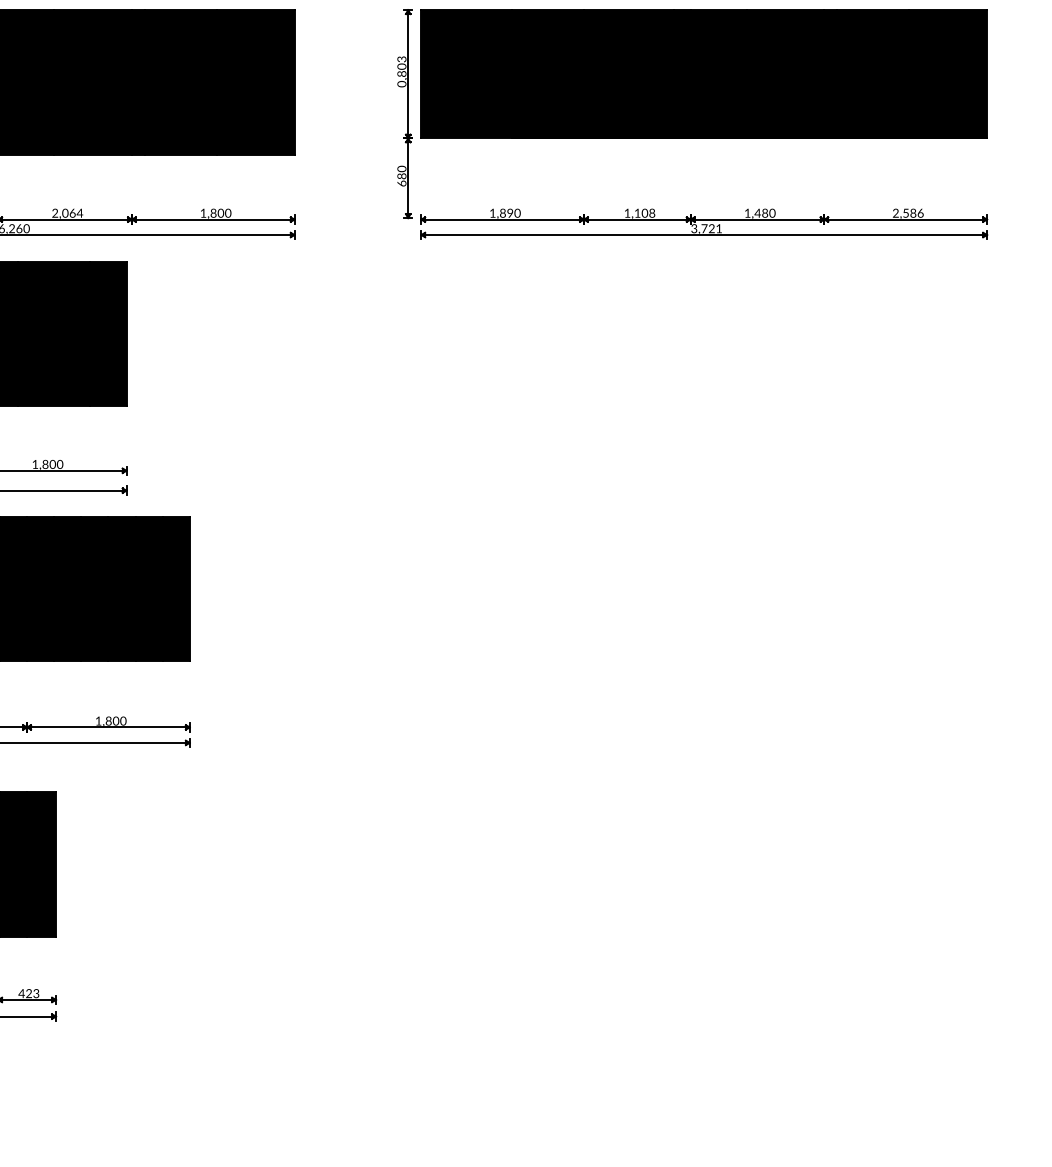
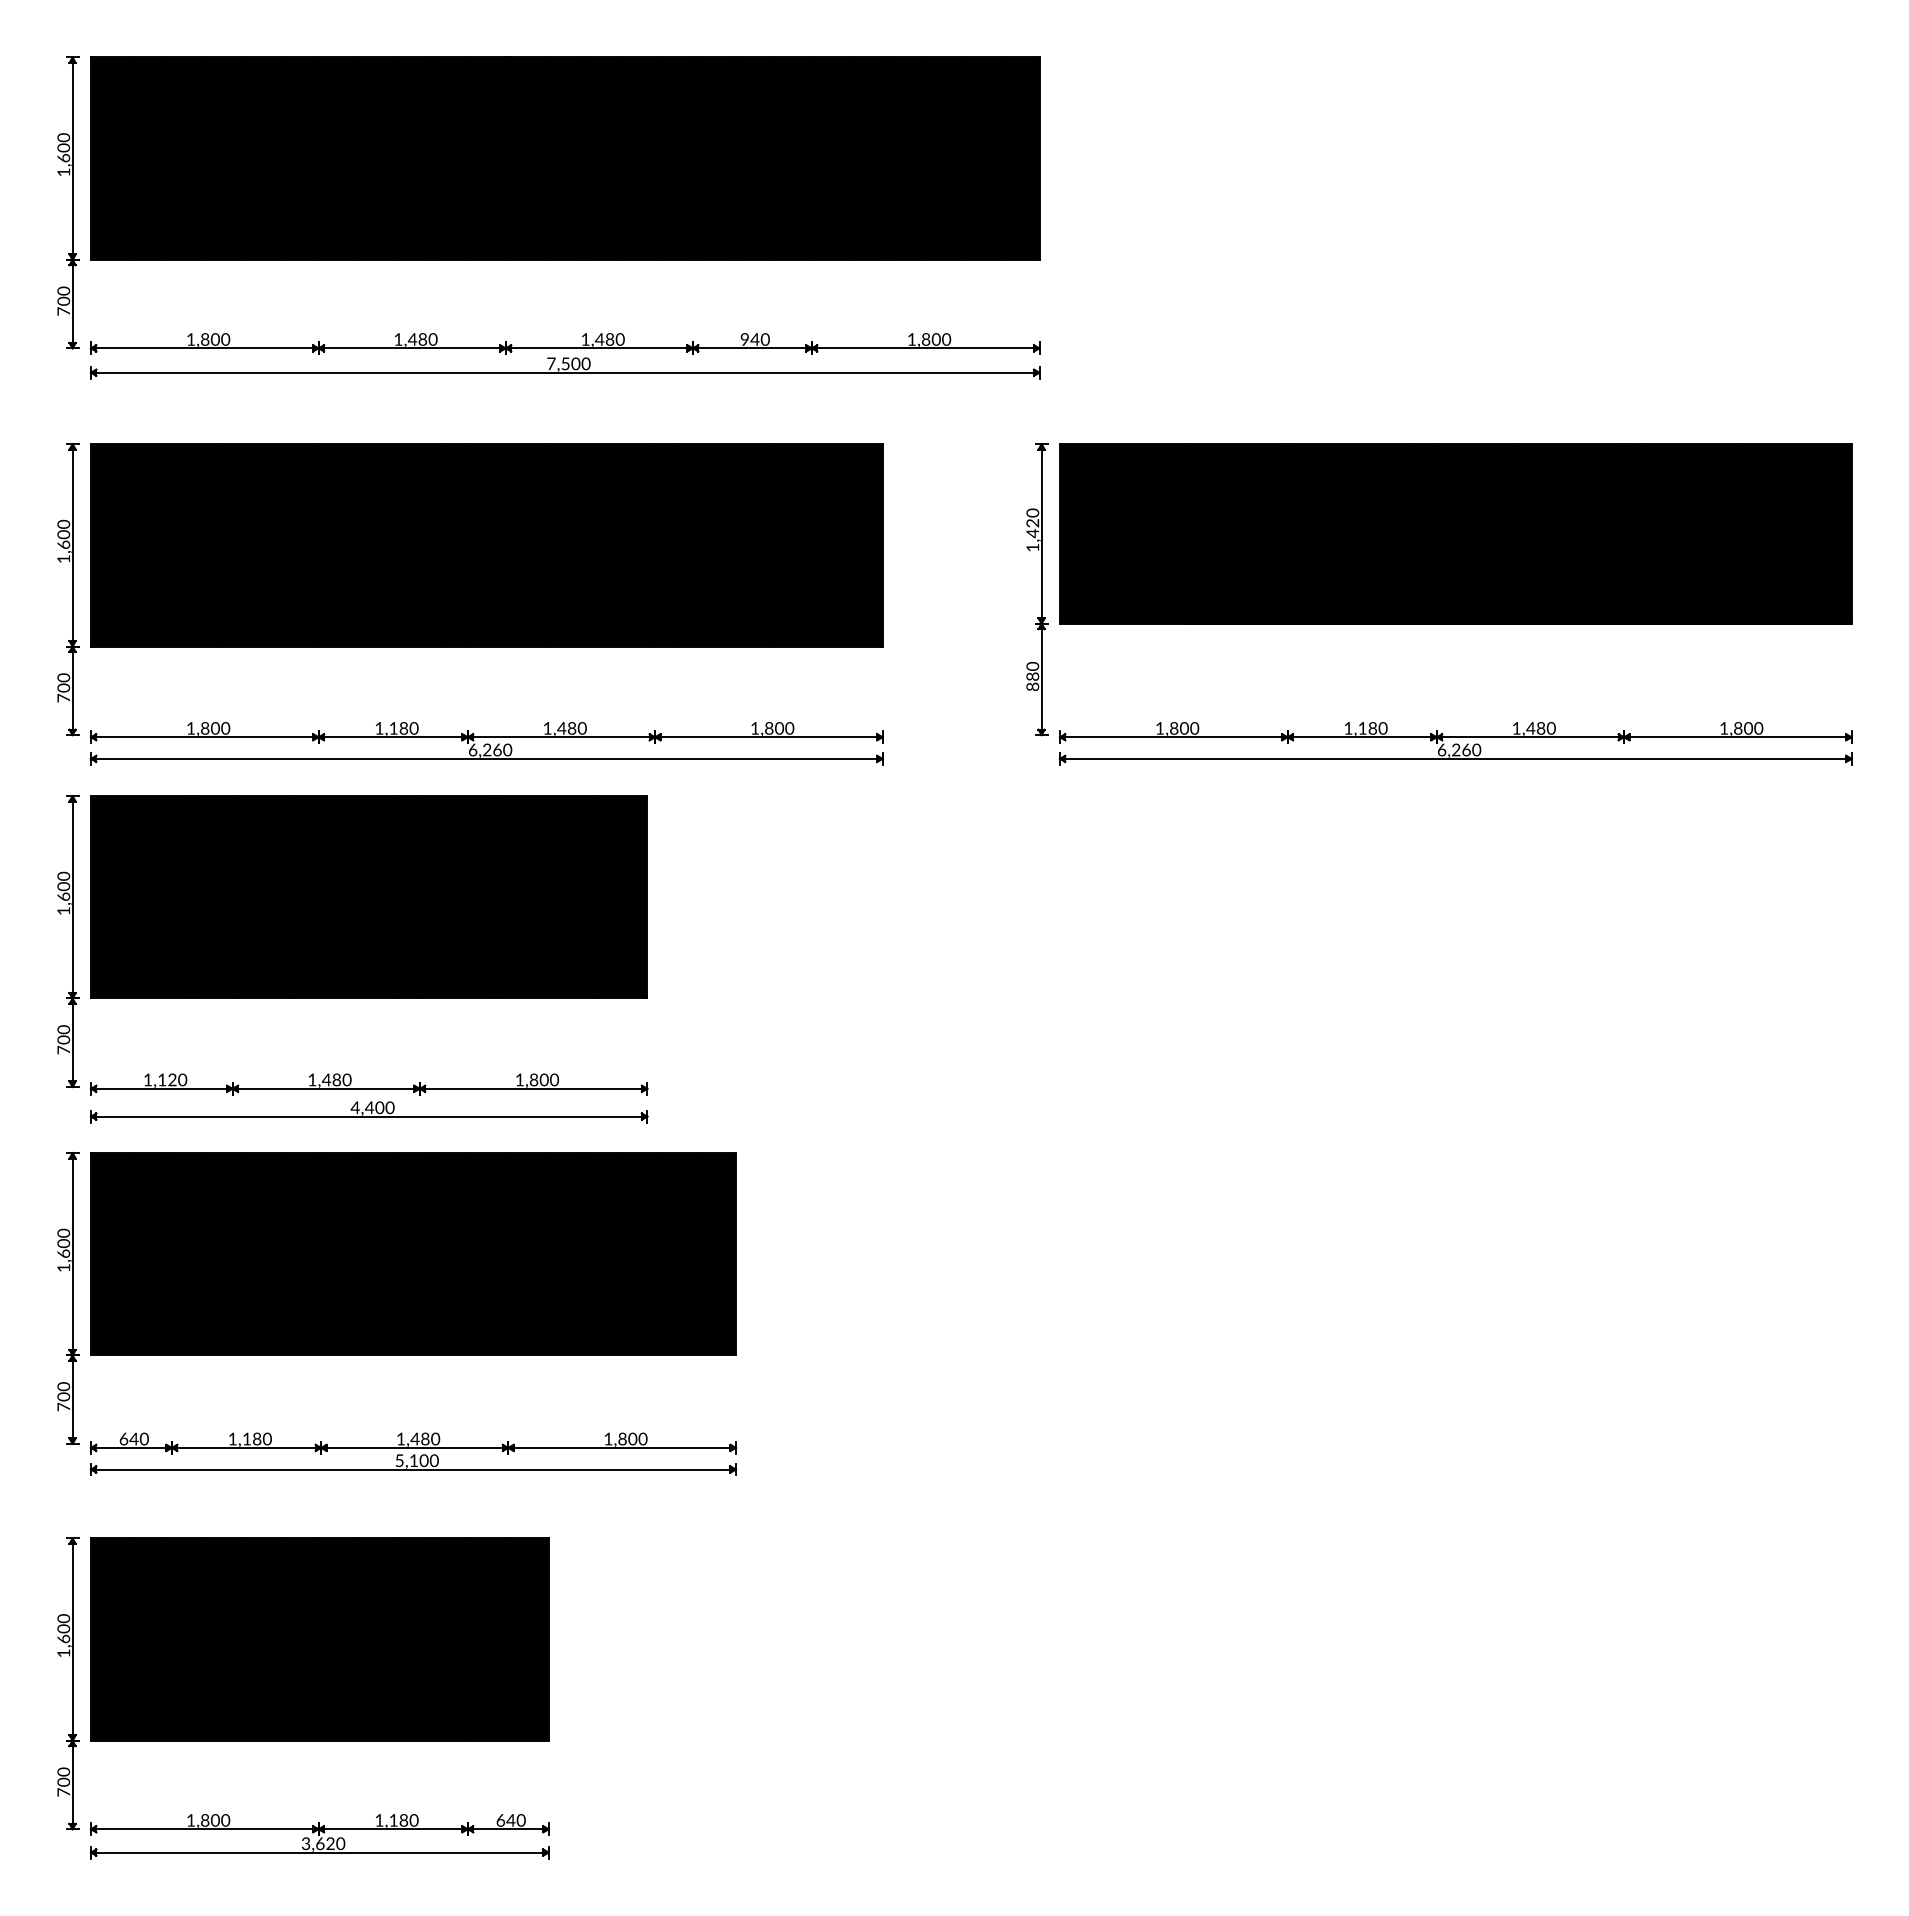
text: (401, 71) -> (1032, 530), 0,803 -> 1,420
text: (401, 183) -> (1032, 686), 680 -> 880
text: (67, 213) -> (564, 728), 2,064 -> 1,480
text: (509, 213) -> (1183, 728), 1,890 -> 1,800
text: (648, 213) -> (1377, 728), 1,108 -> 1,180
text: (908, 213) -> (1741, 728), 2,586 -> 1,800
text: (706, 228) -> (1459, 749), 3,721 -> 6,260
text: (28, 993) -> (510, 1820), 423 -> 640

